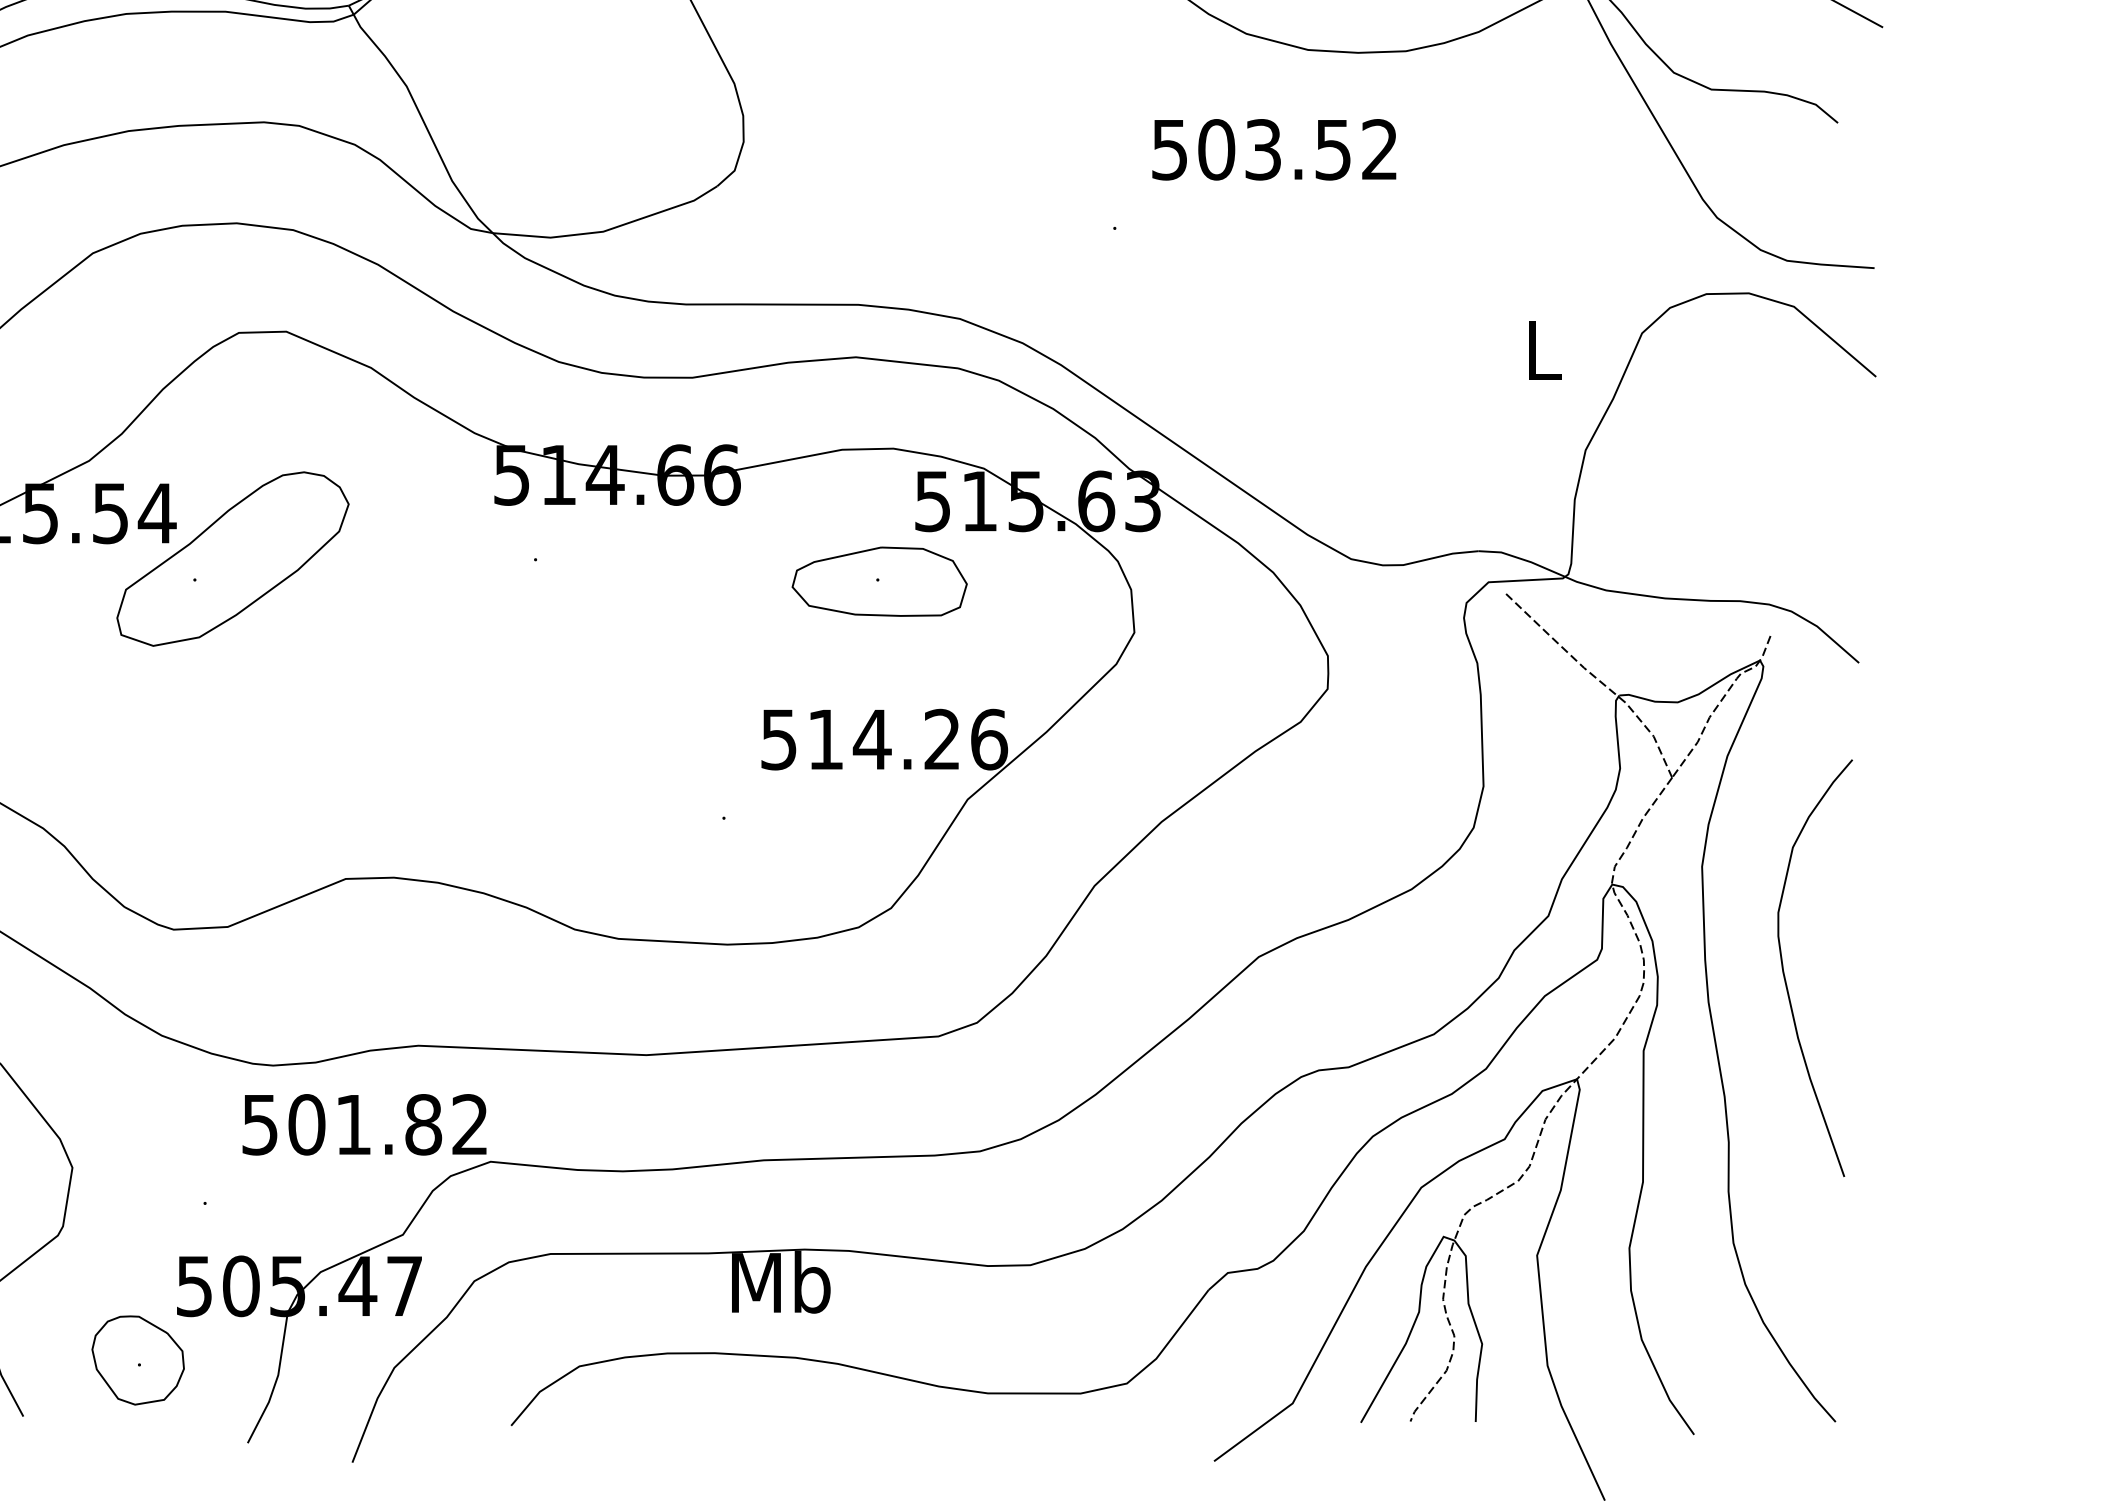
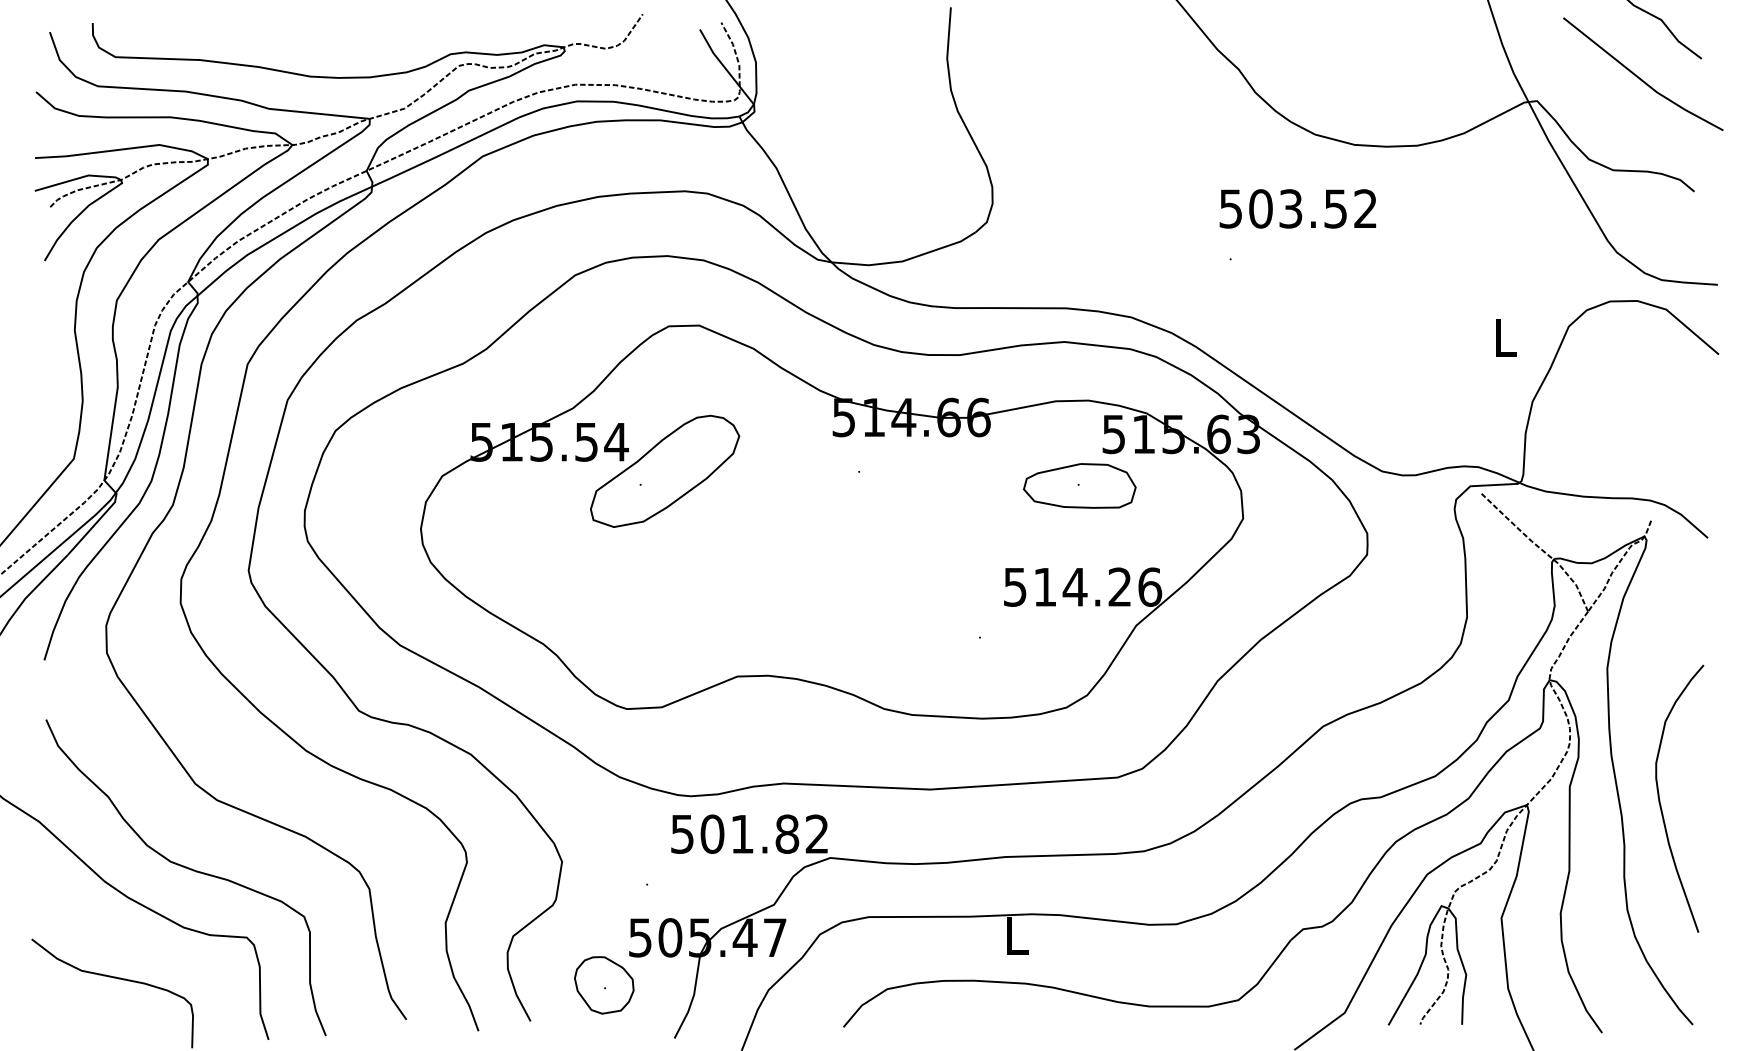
text: (1273, 149) -> (1297, 208), moved
curve: (1785, 970) -> (1660, 800), moved
text: (780, 1282) -> (1016, 935), Mb -> L

